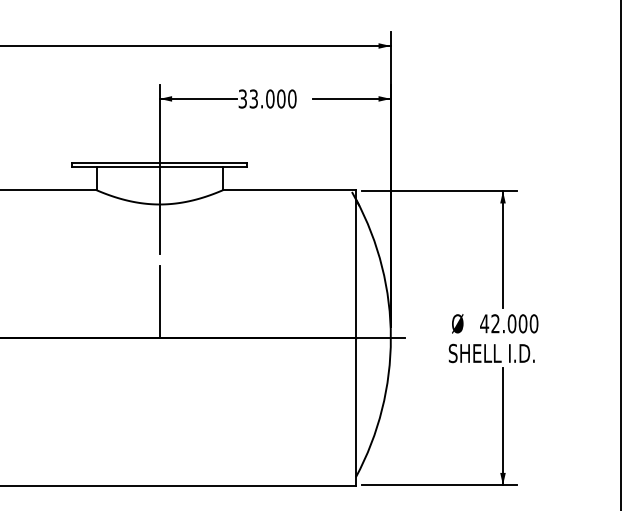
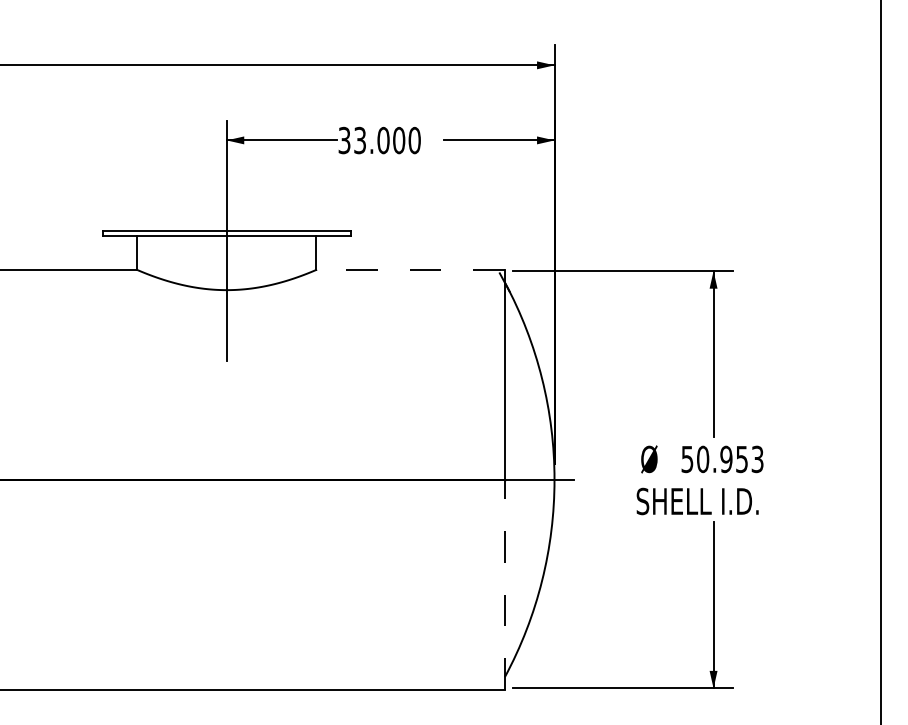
line: (289, 190) -> (410, 270), solid -> dashed
line: (159, 301) -> (226, 427), removed
text: (509, 323) -> (722, 458), 42.000 -> 50.953
line: (355, 411) -> (504, 583), solid -> dashed

